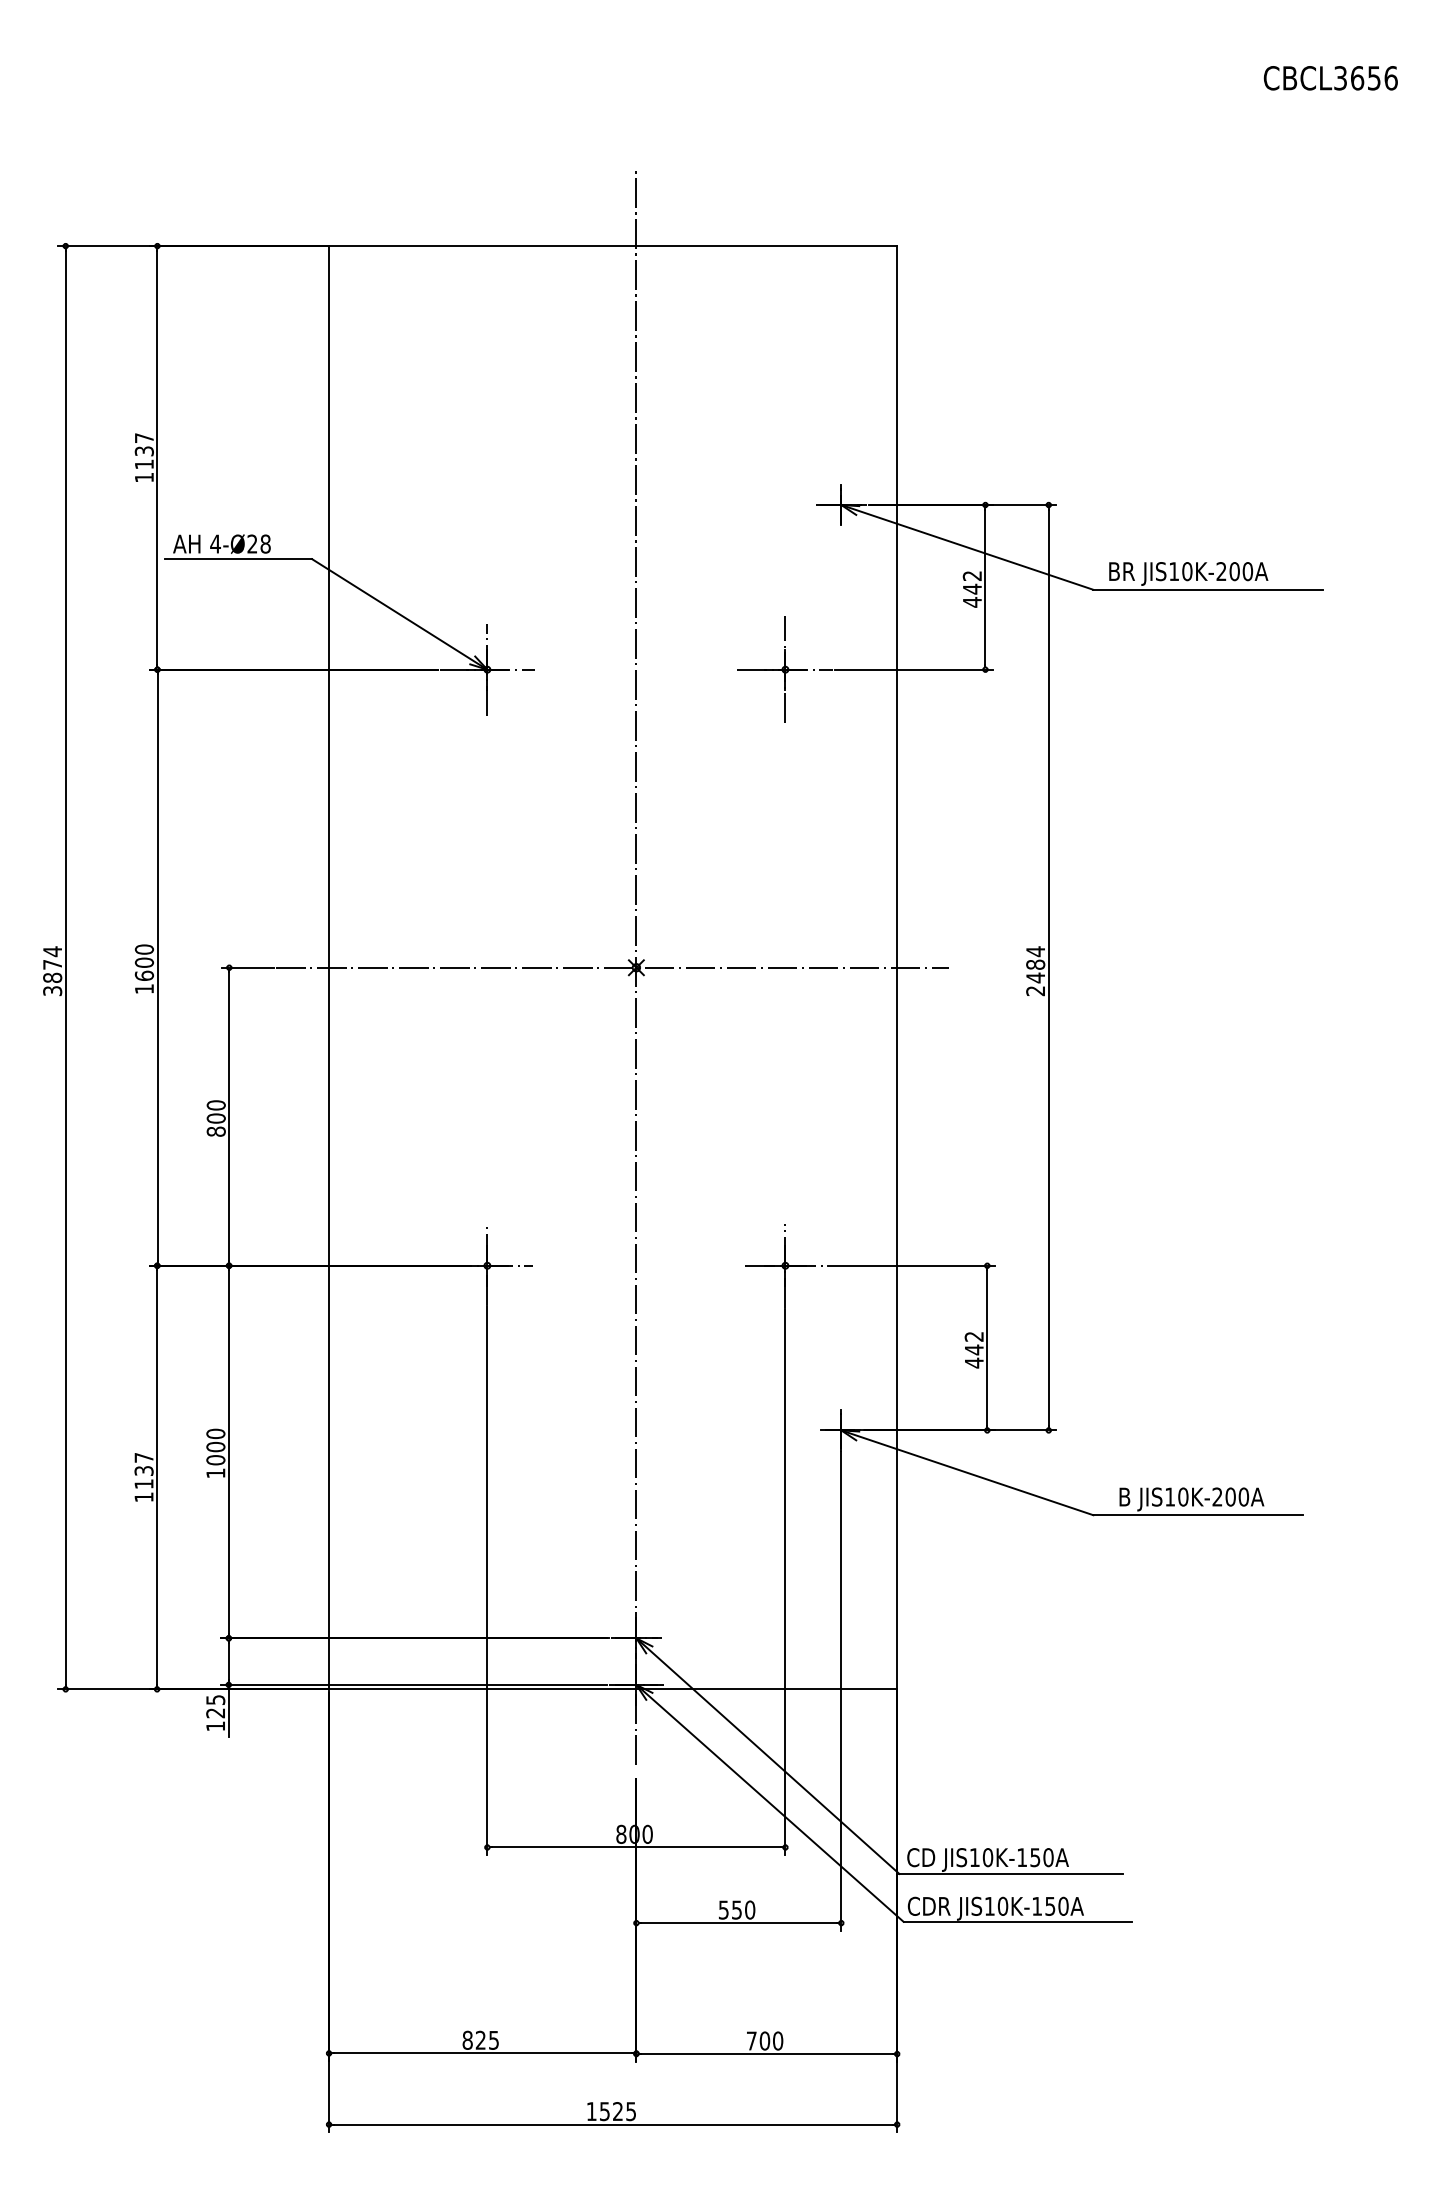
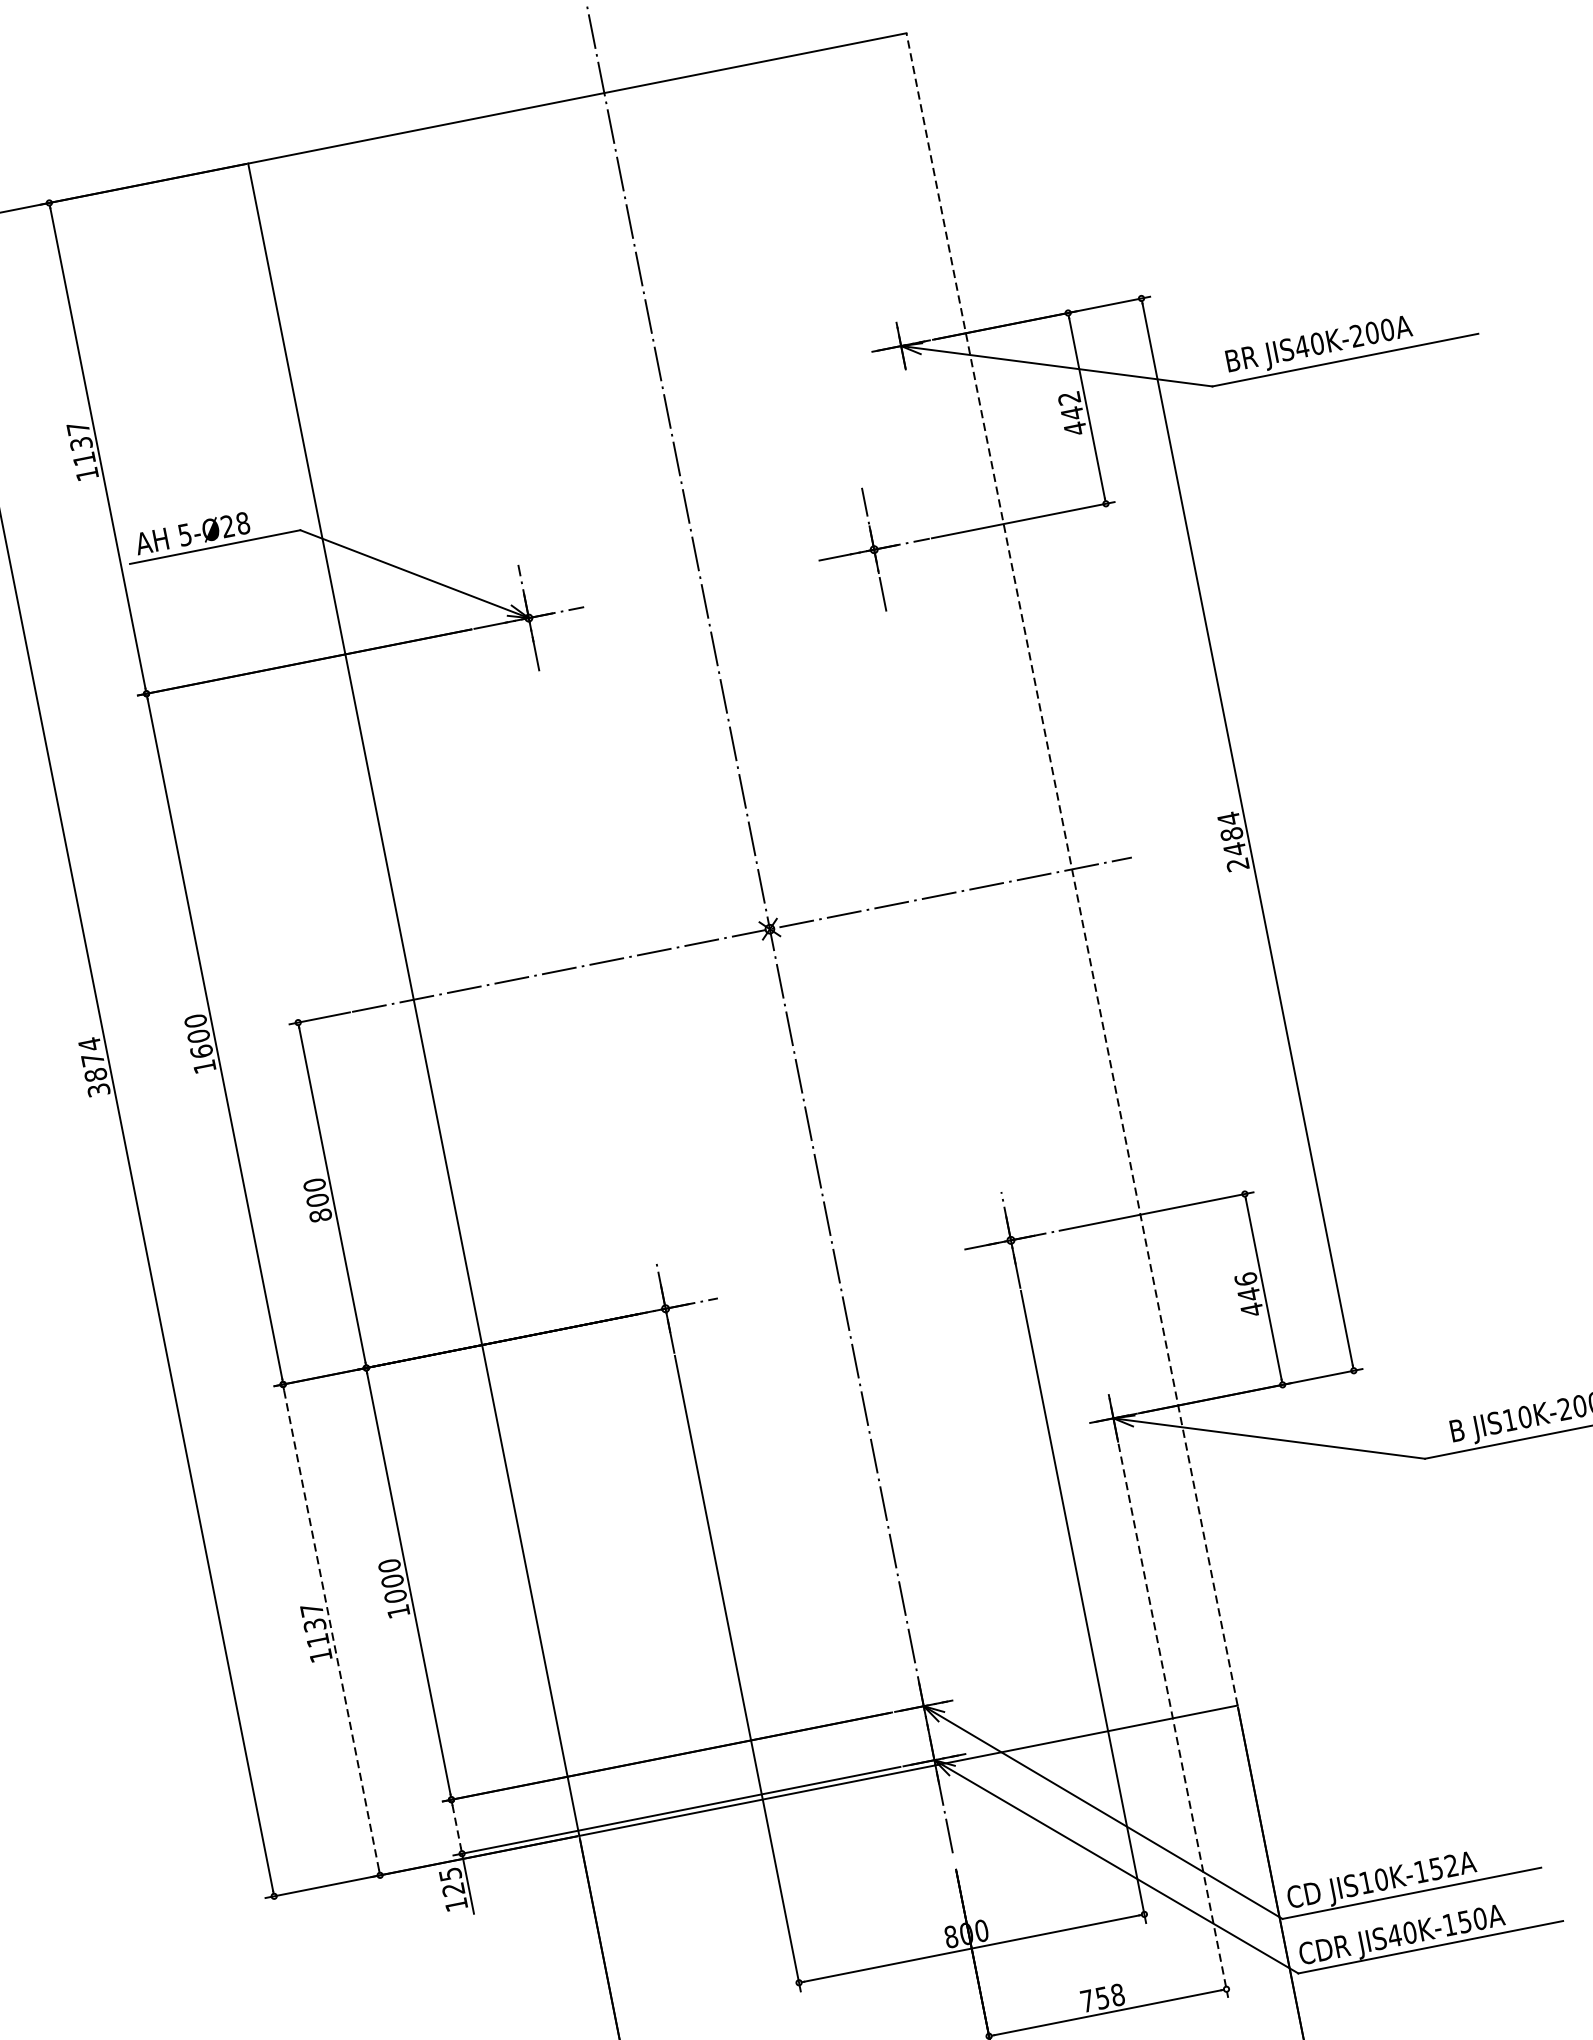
text: (215, 543) -> (184, 534), 4-Ø28 -> 5-Ø28
text: (1173, 571) -> (1301, 346), JIS10K-200A -> JIS40K-200A
line: (897, 967) -> (1072, 869), solid -> dashed
text: (973, 1336) -> (1245, 1279), 442 -> 446
line: (157, 1477) -> (331, 1629), solid -> dashed
line: (228, 1661) -> (456, 1826), solid -> dashed
line: (841, 1692) -> (1173, 1721), solid -> dashed
text: (1048, 1857) -> (1451, 1865), JIS10K-150A -> JIS10K-152A
text: (989, 1906) -> (1394, 1935), JIS10K-150A -> JIS40K-150A
text: (736, 1909) -> (1101, 1997), 550 -> 758

